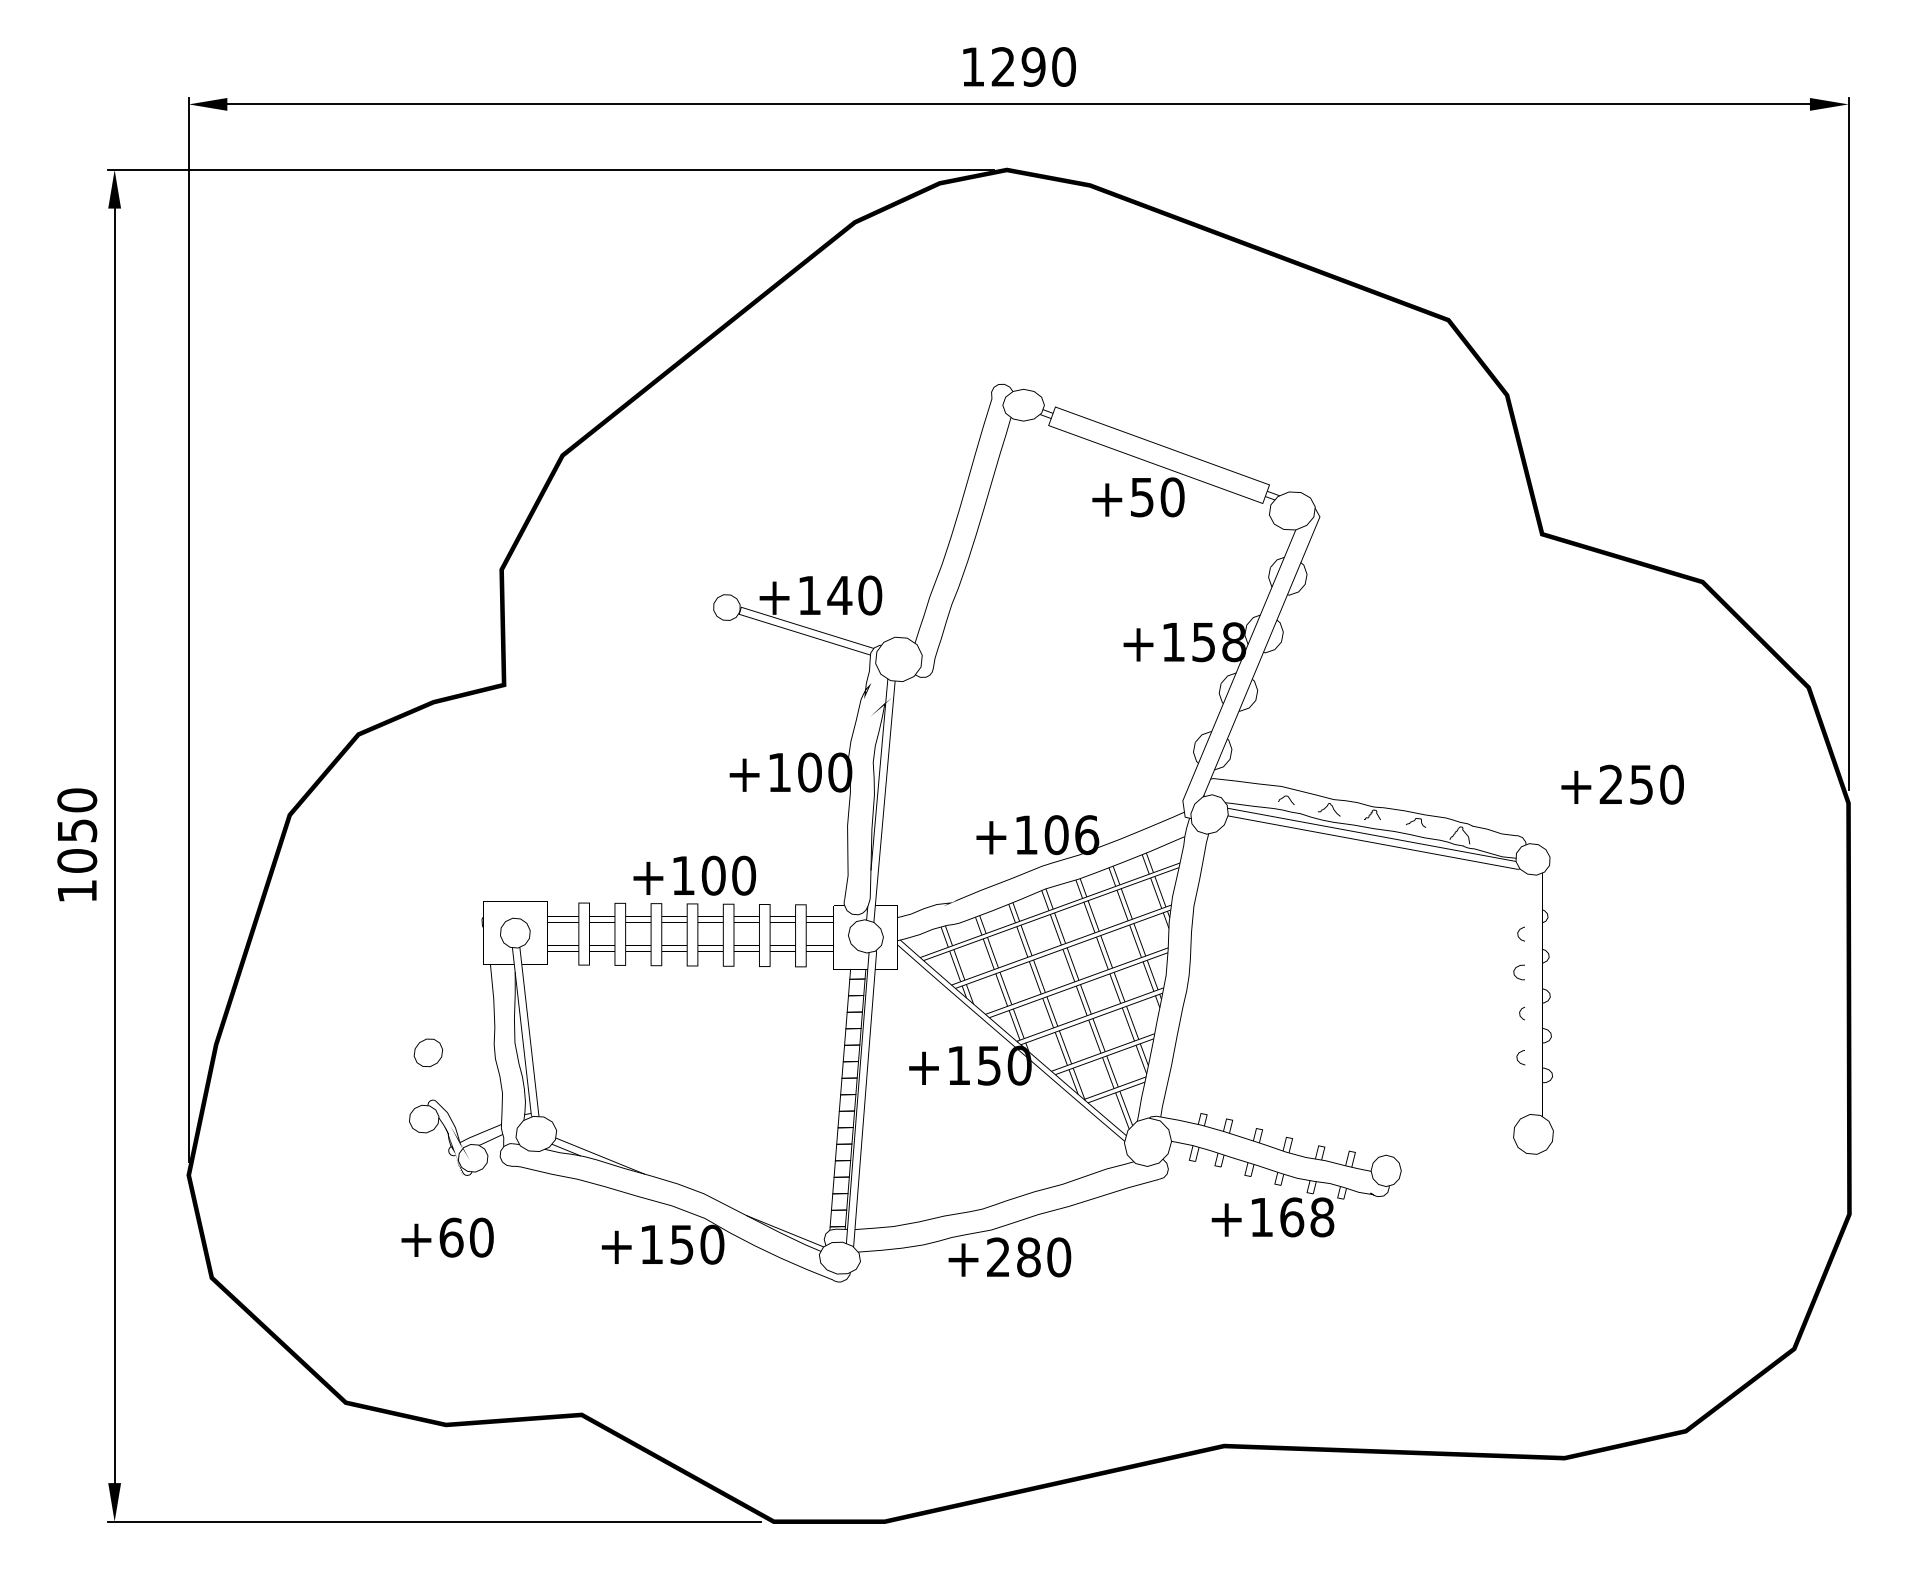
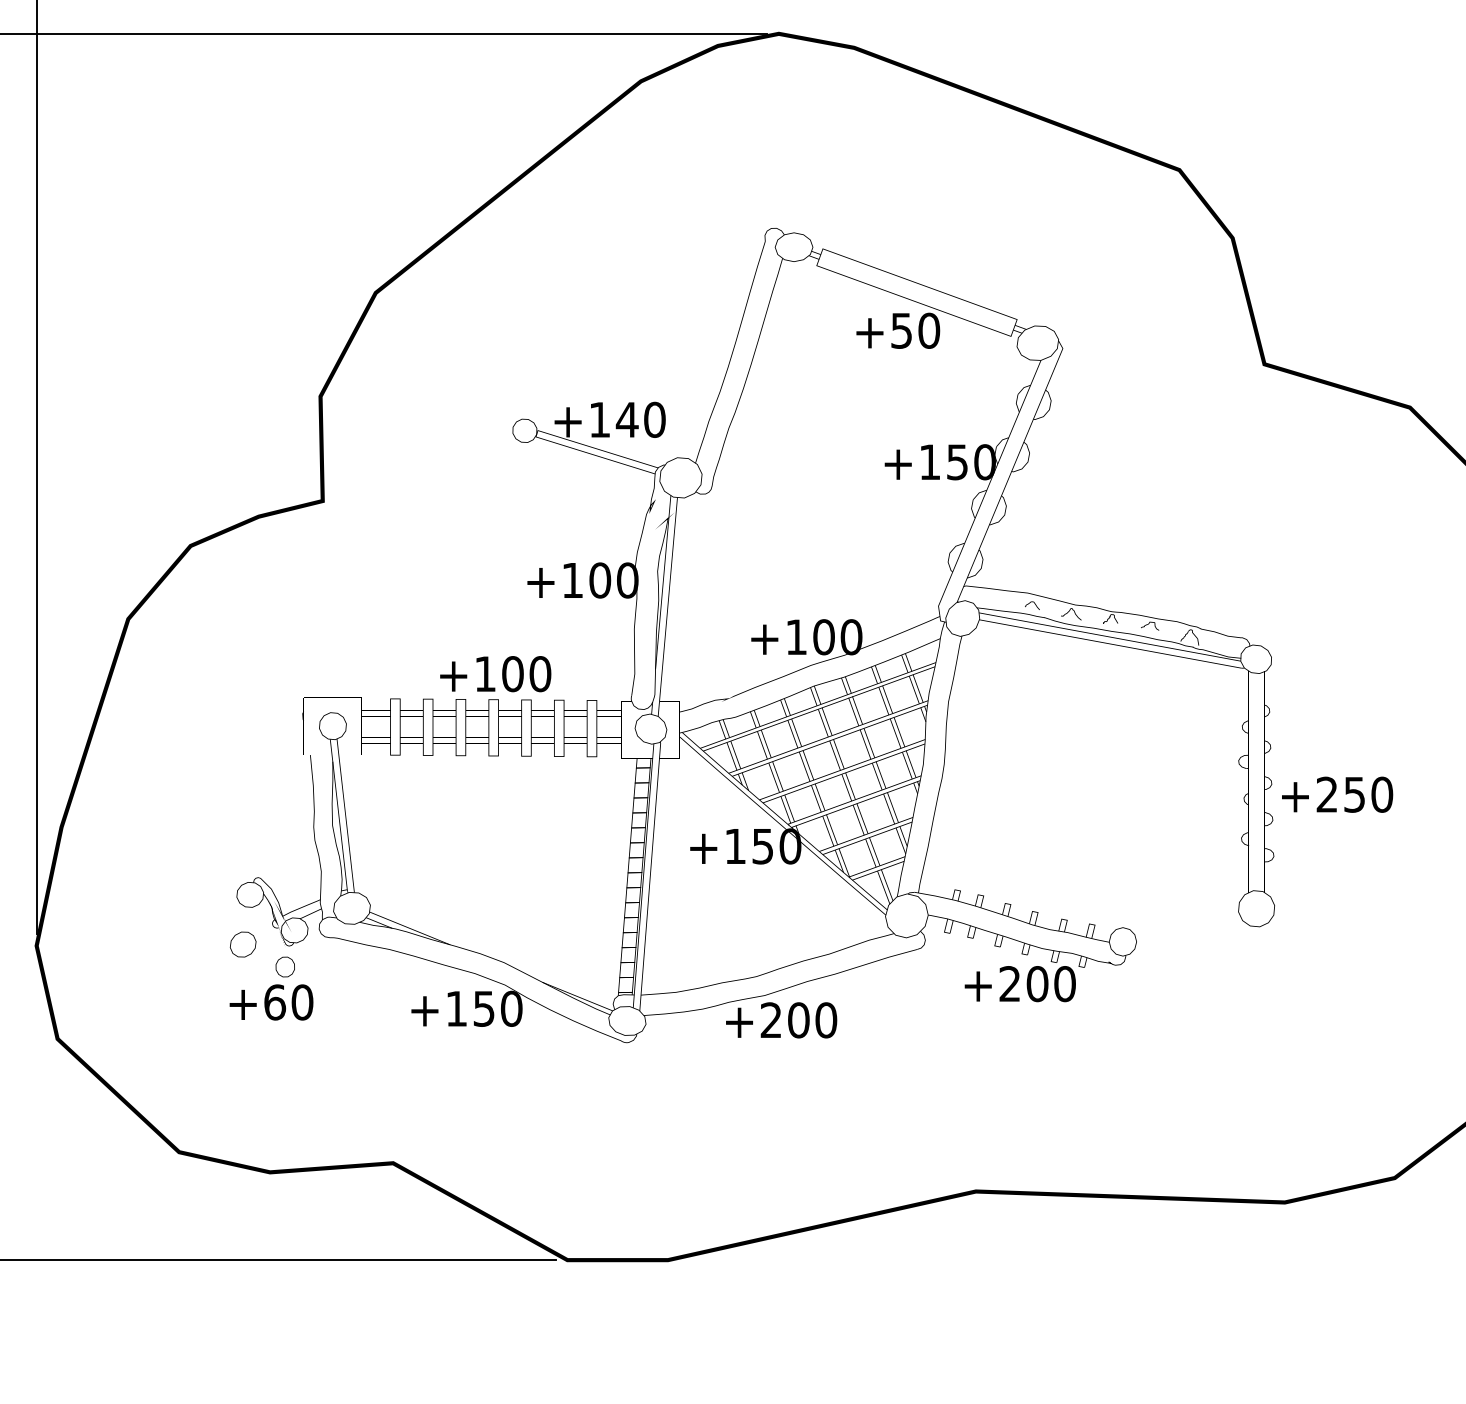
text: (1234, 641) -> (985, 461), +158 -> +150
text: (1622, 784) -> (1337, 794), moved
text: (1087, 834) -> (852, 636), +106 -> +100
part: (428, 1052) -> (243, 944), moved
part: (462, 1198) -> (285, 966), added
text: (1292, 1217) -> (1037, 984), +168 -> +200
text: (1028, 1257) -> (798, 1020), +280 -> +200

